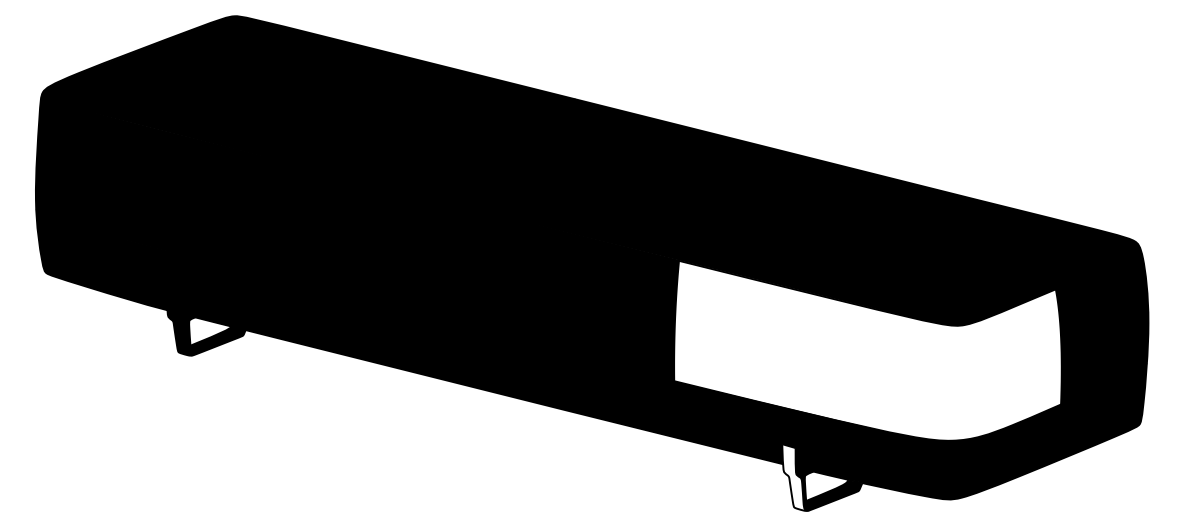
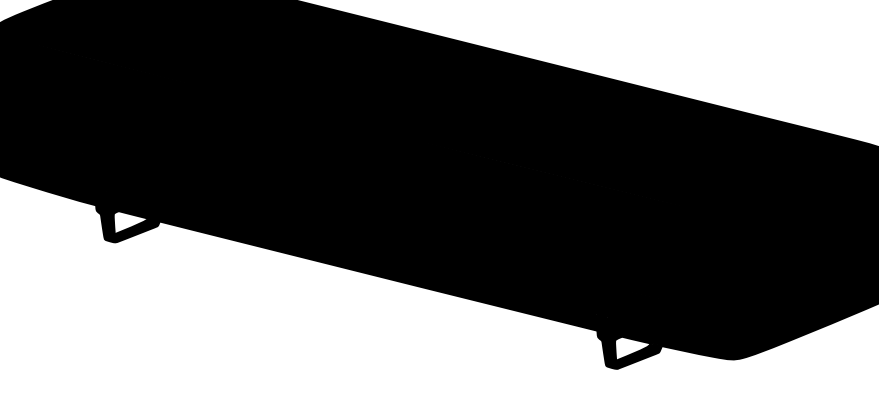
fill: (867, 350) -> (666, 238), added
fill: (795, 477) -> (607, 341), added

